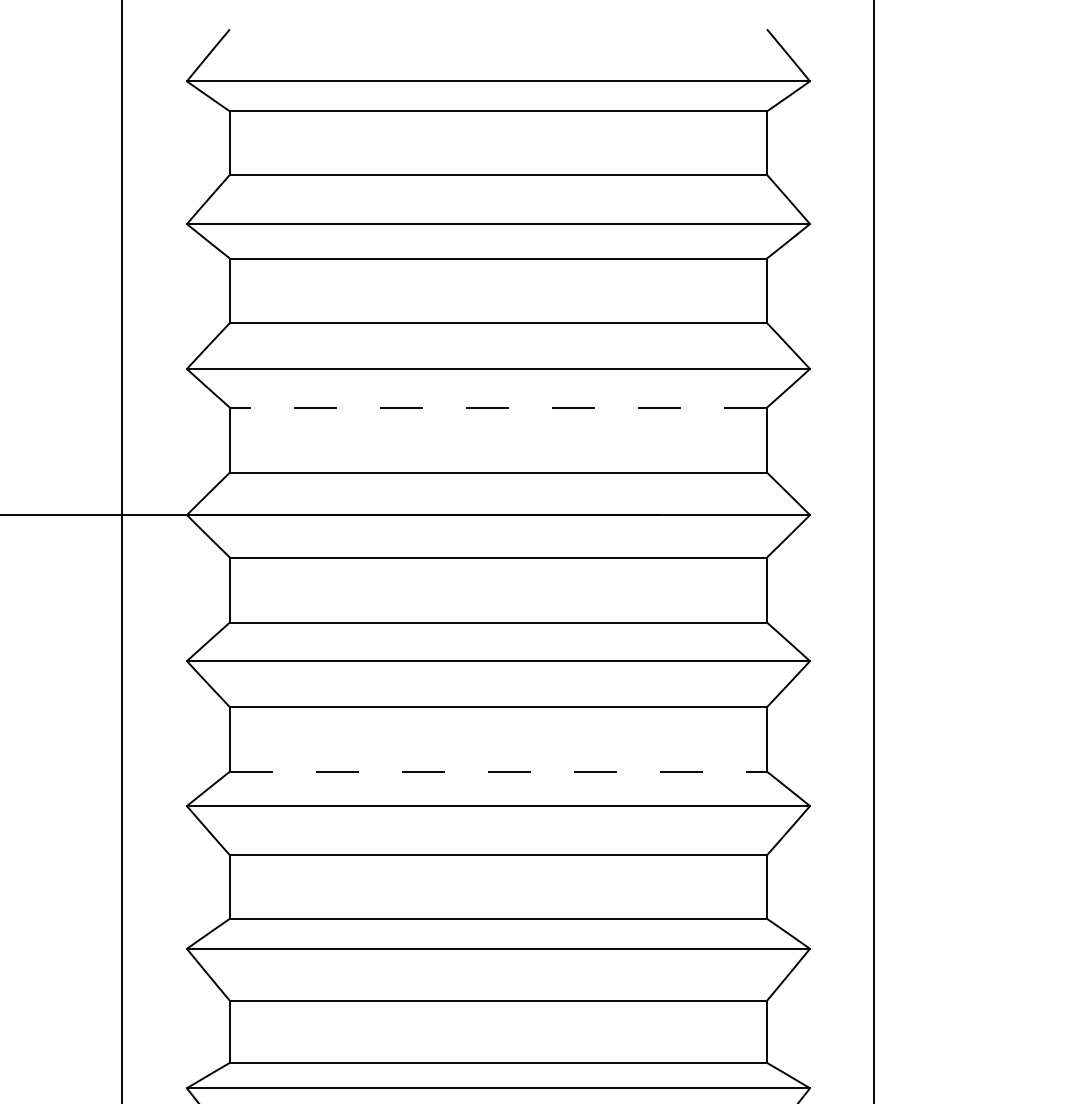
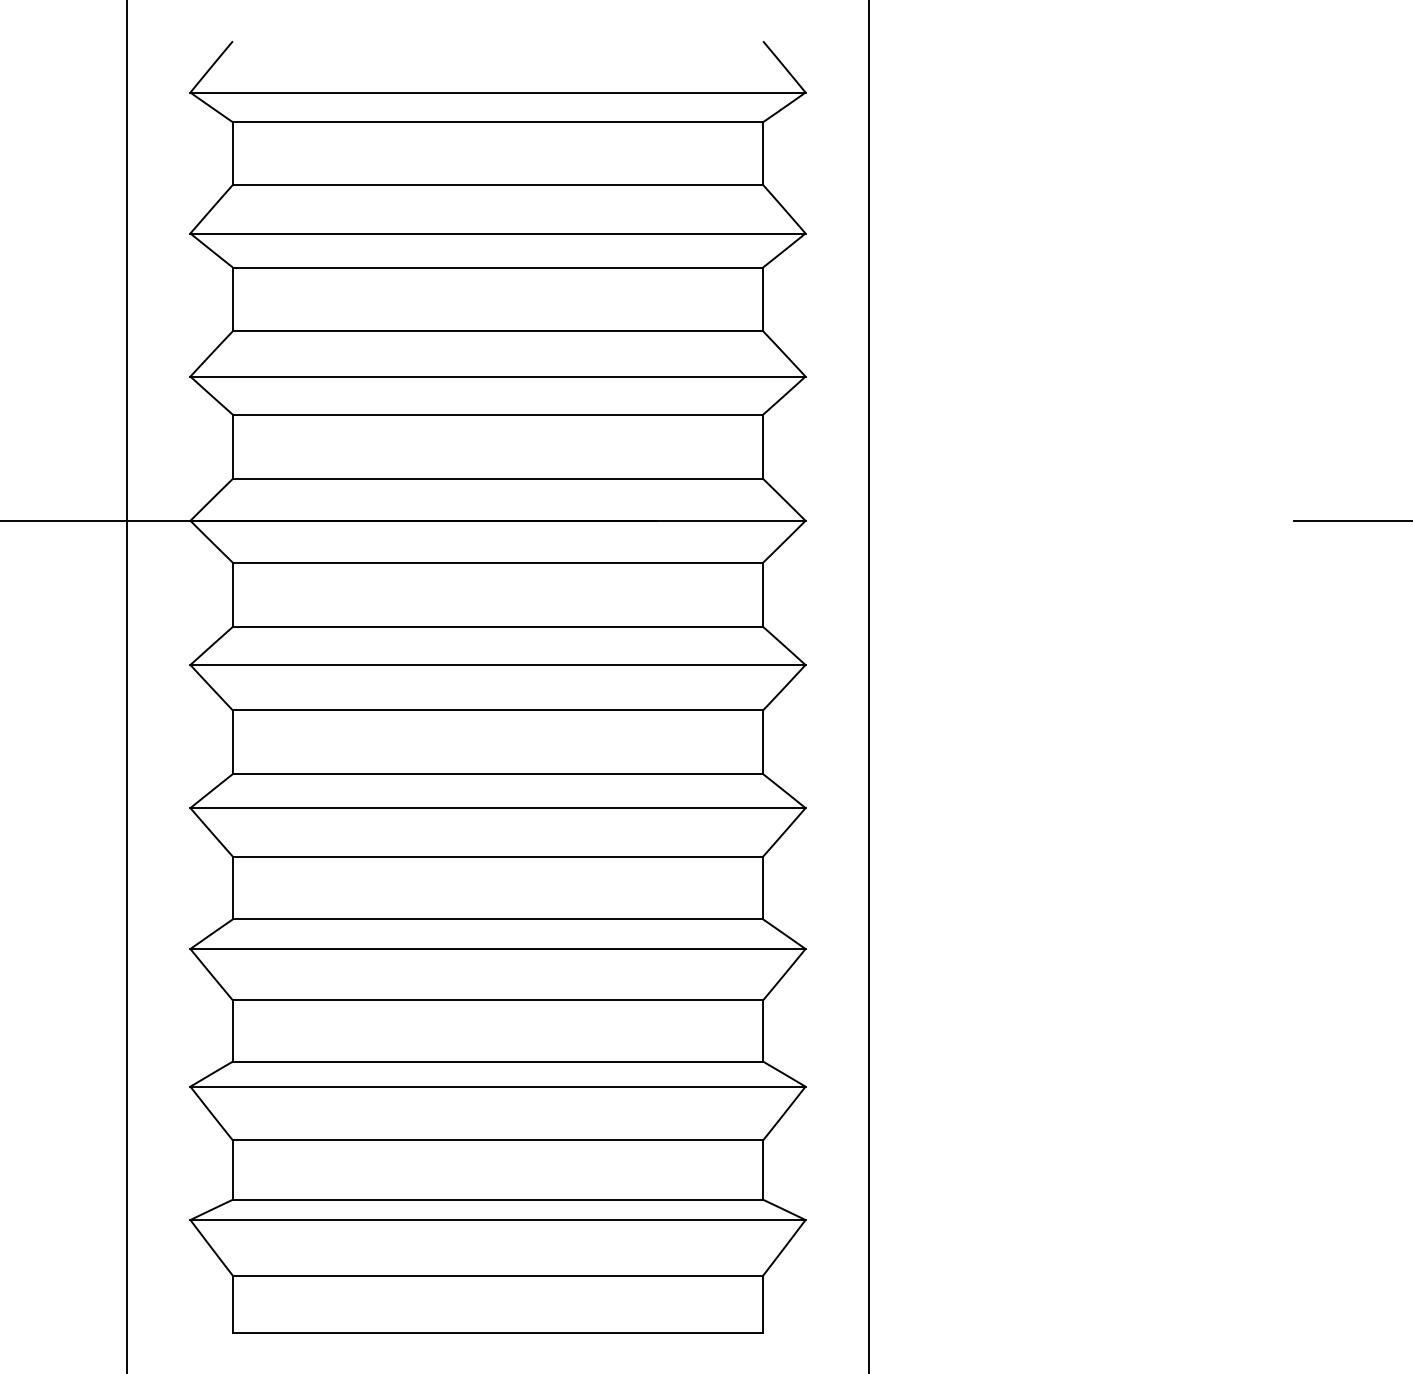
line: (497, 407) -> (497, 414), dashed -> solid
line: (498, 772) -> (498, 774), dashed -> solid

